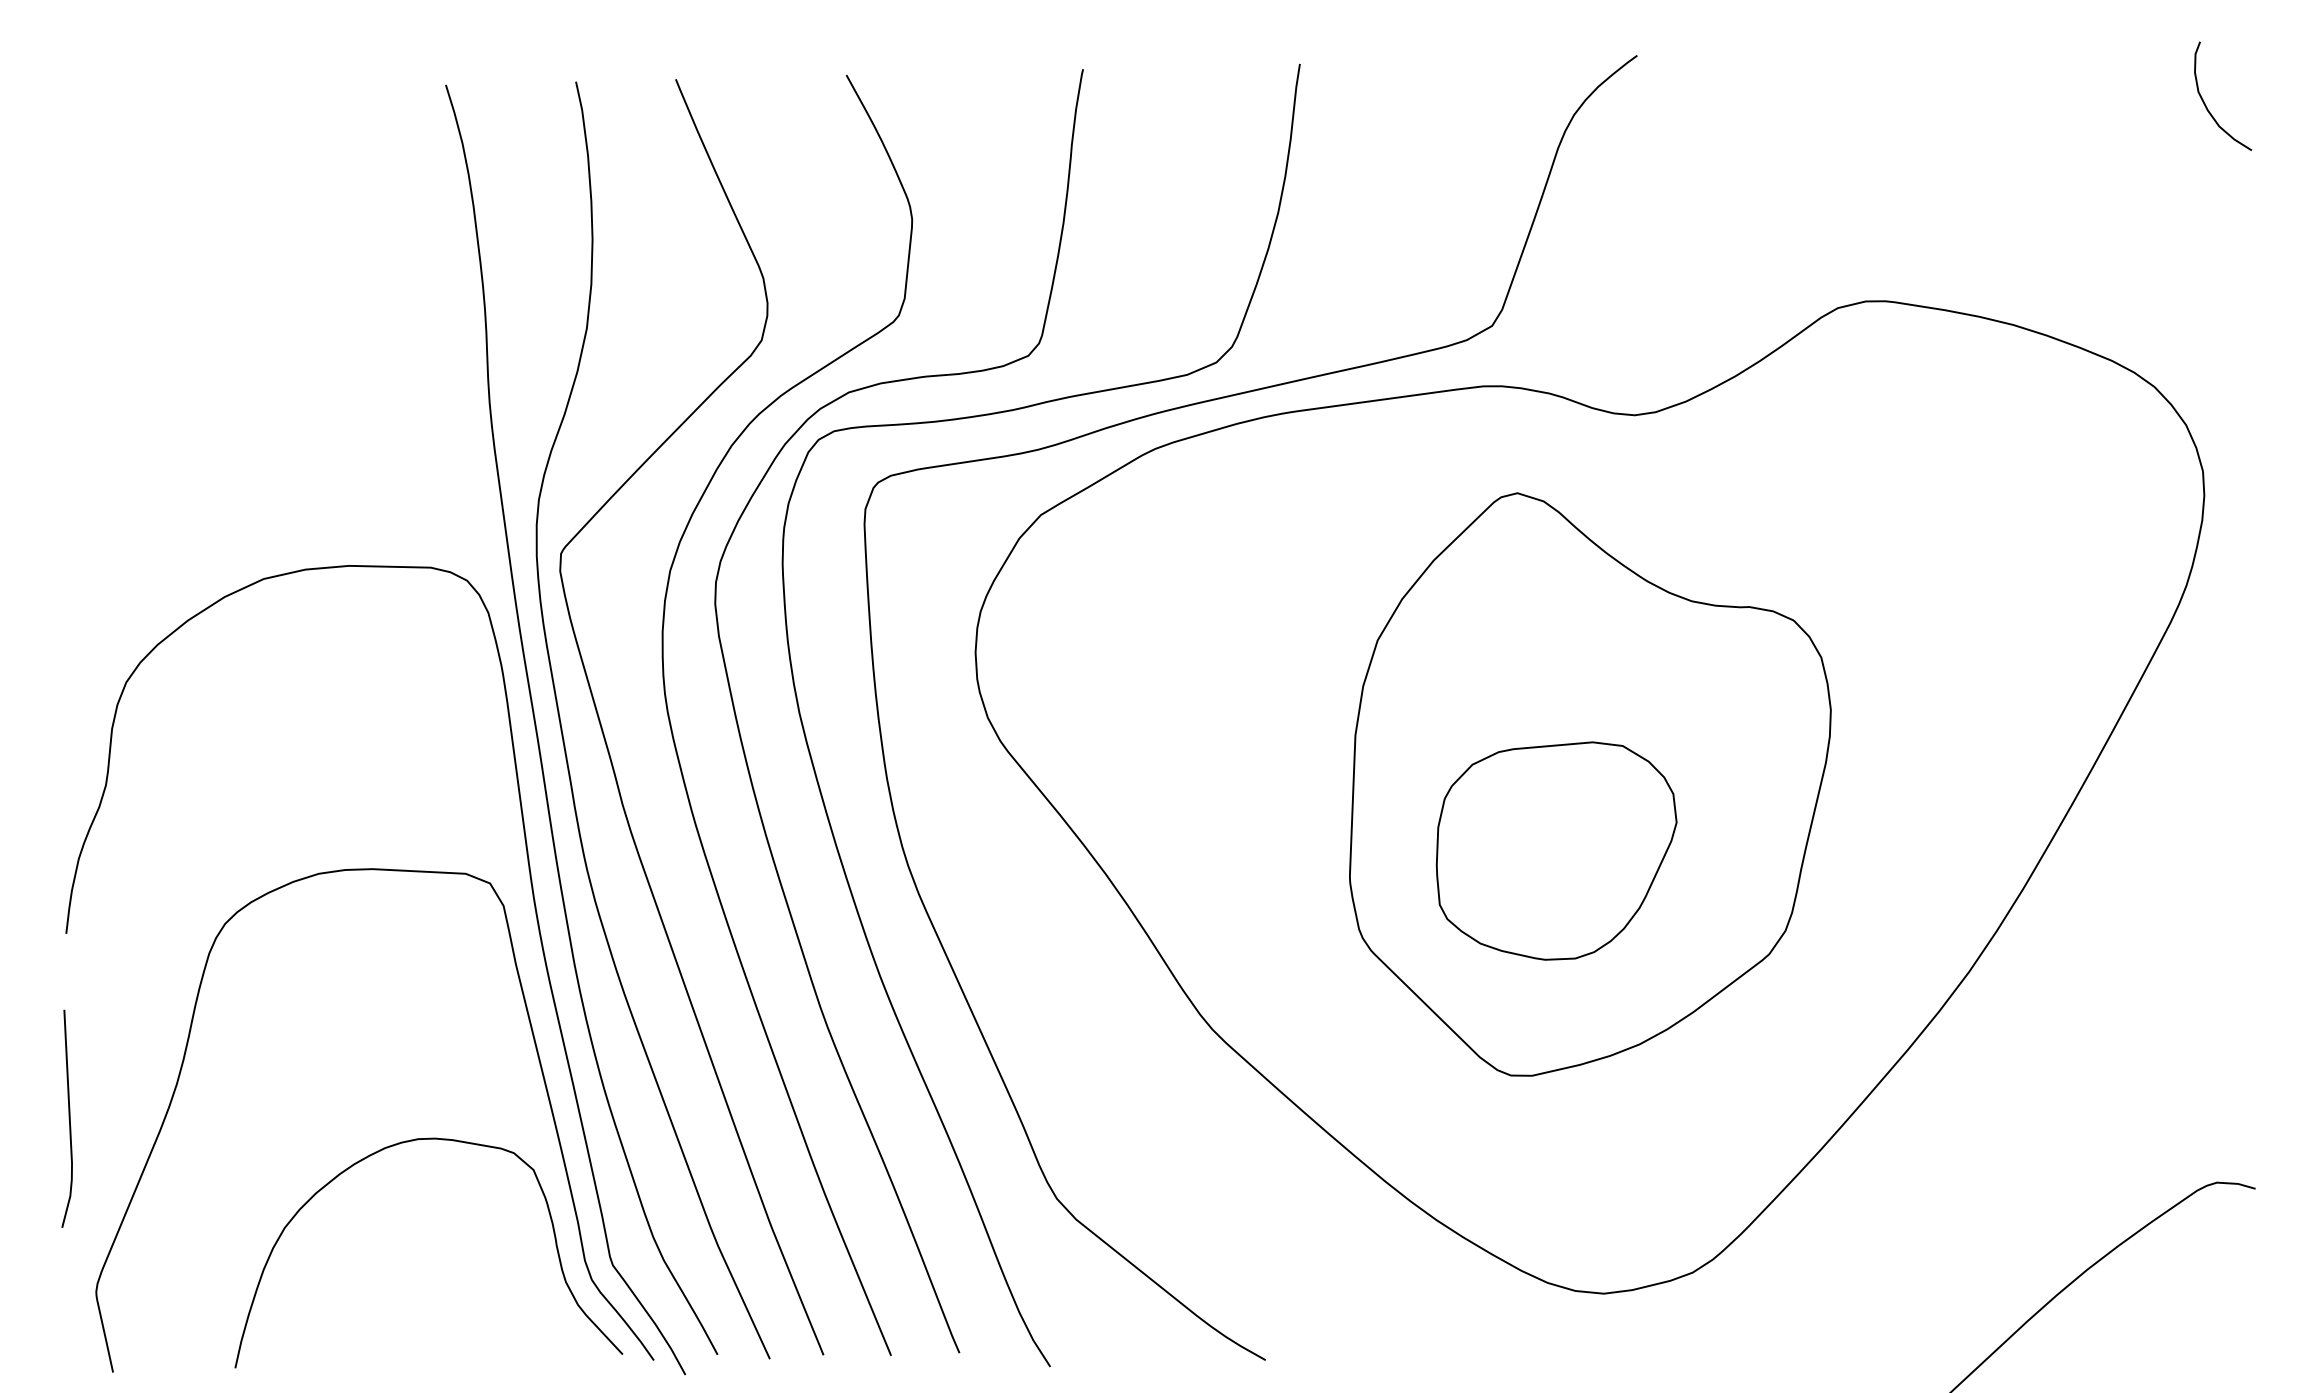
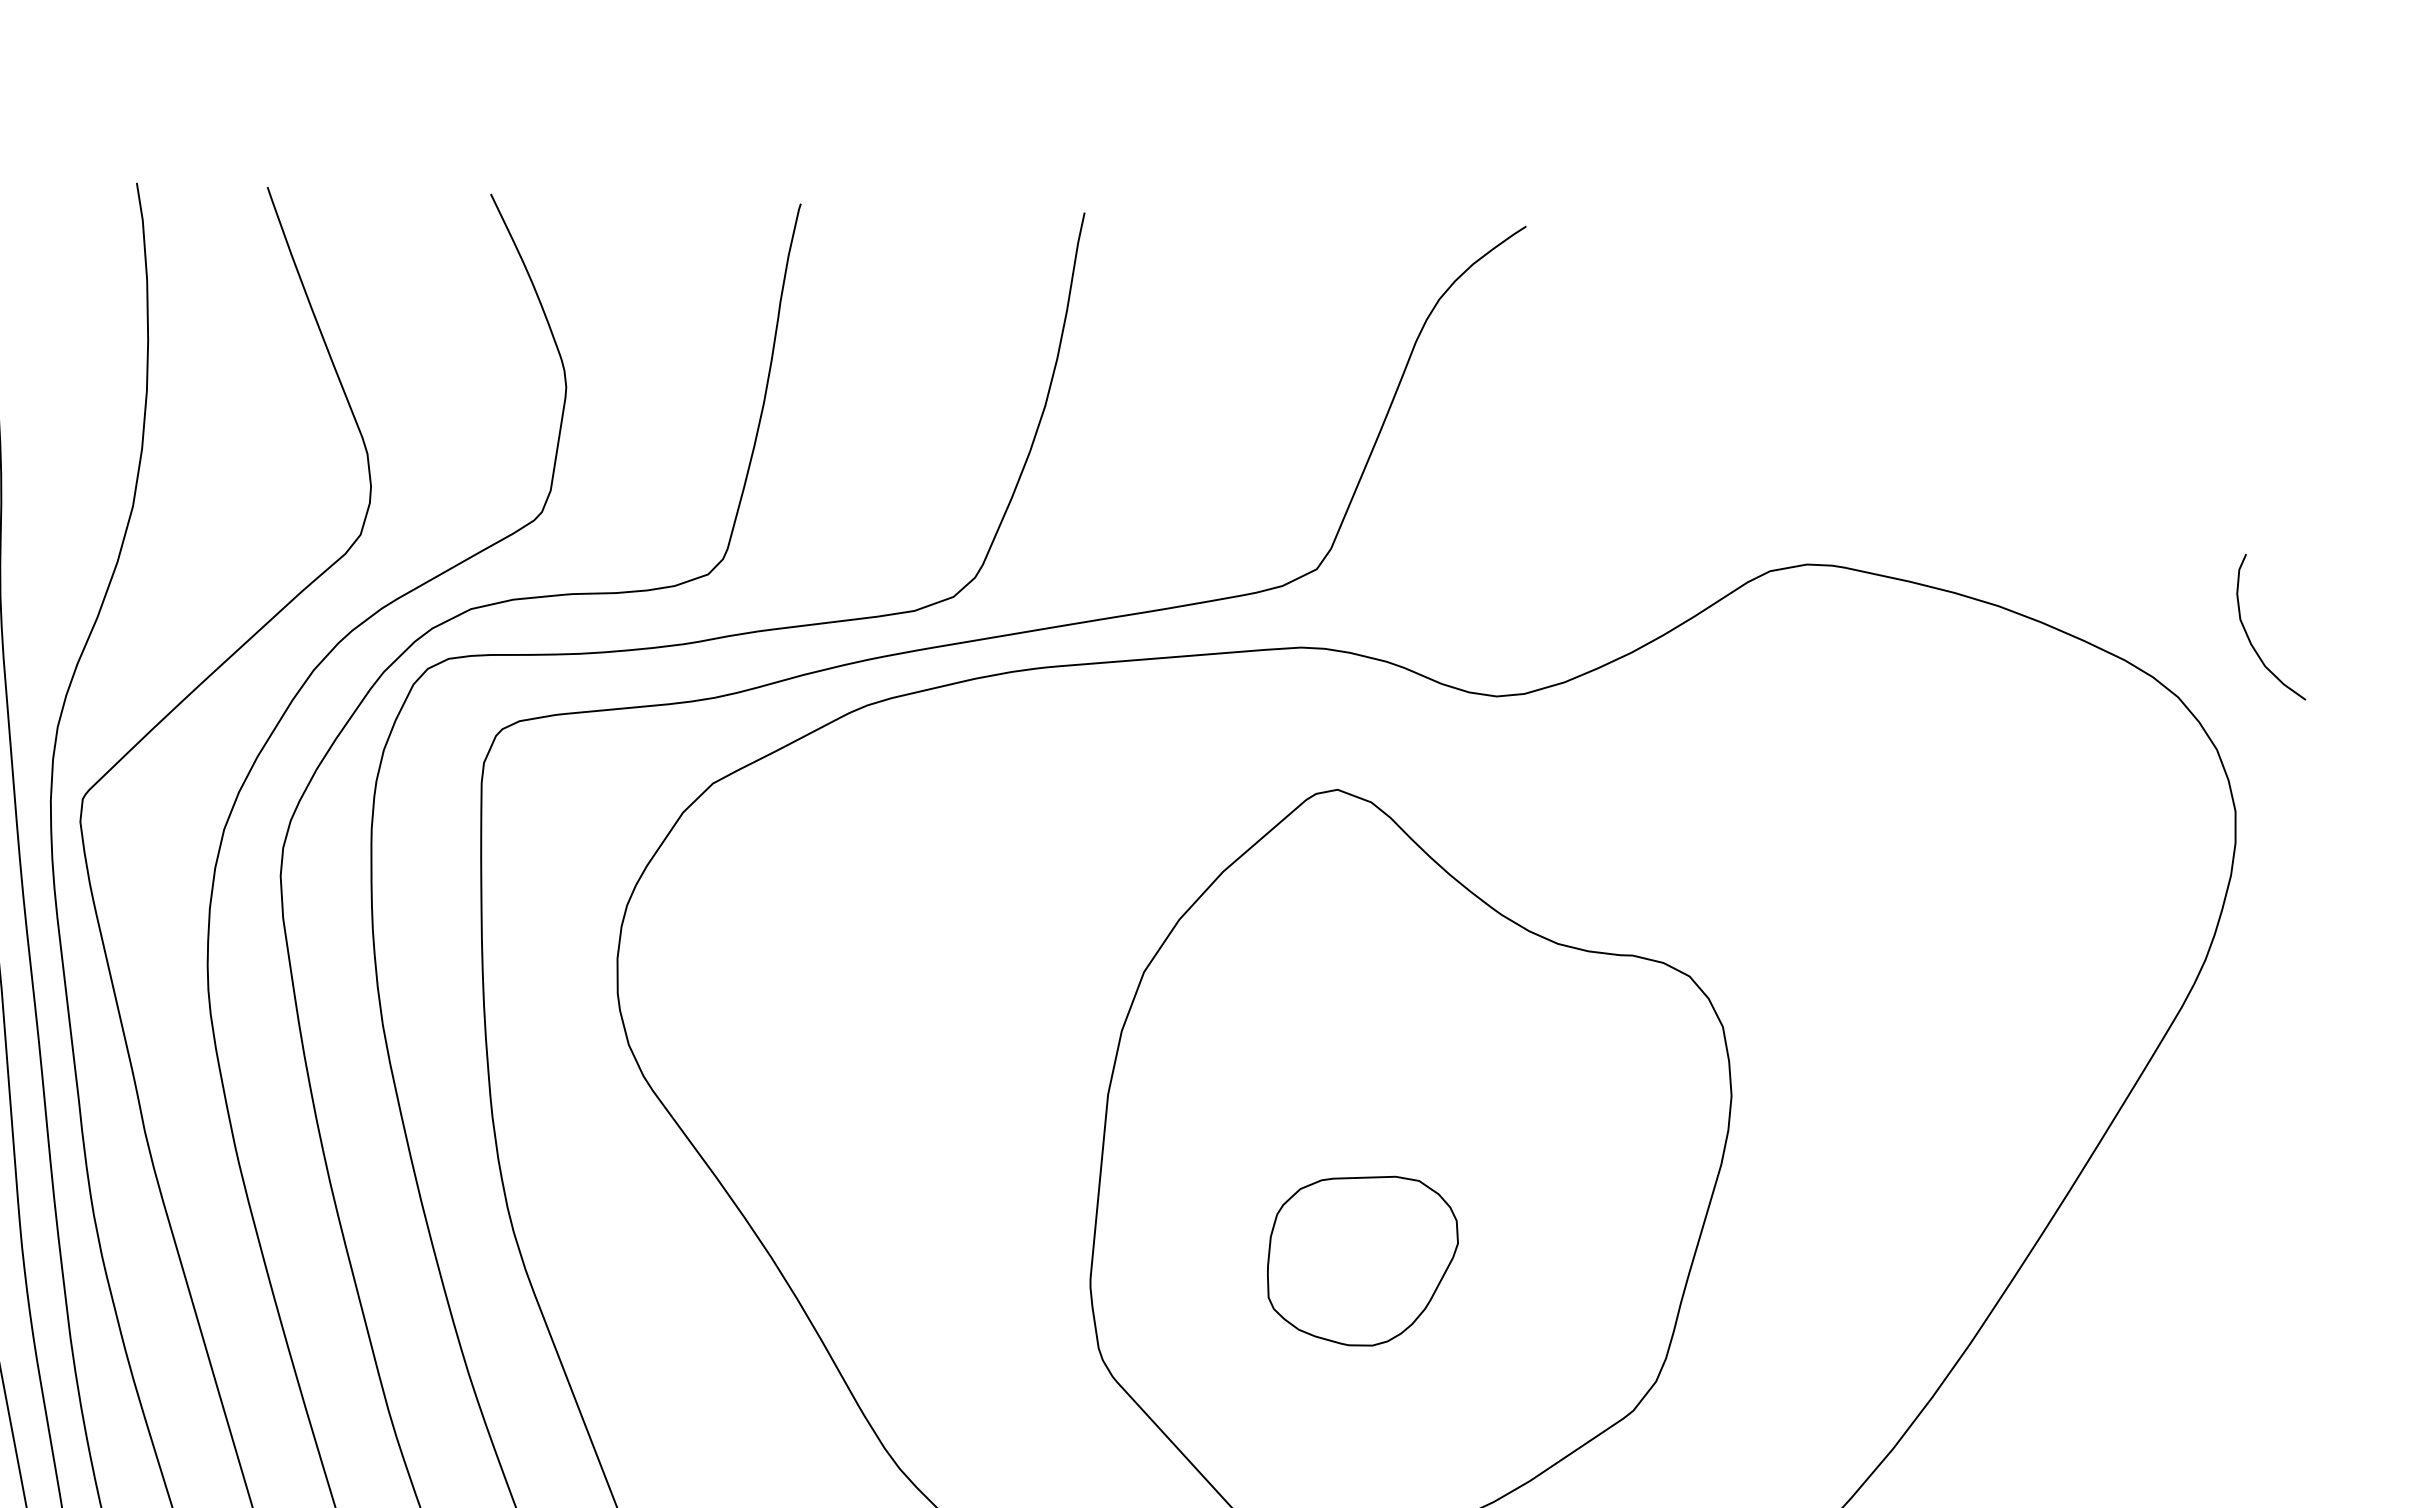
curve: (2205, 103) -> (2248, 635), moved
part: (1556, 850) -> (1362, 1259), size x0.6

